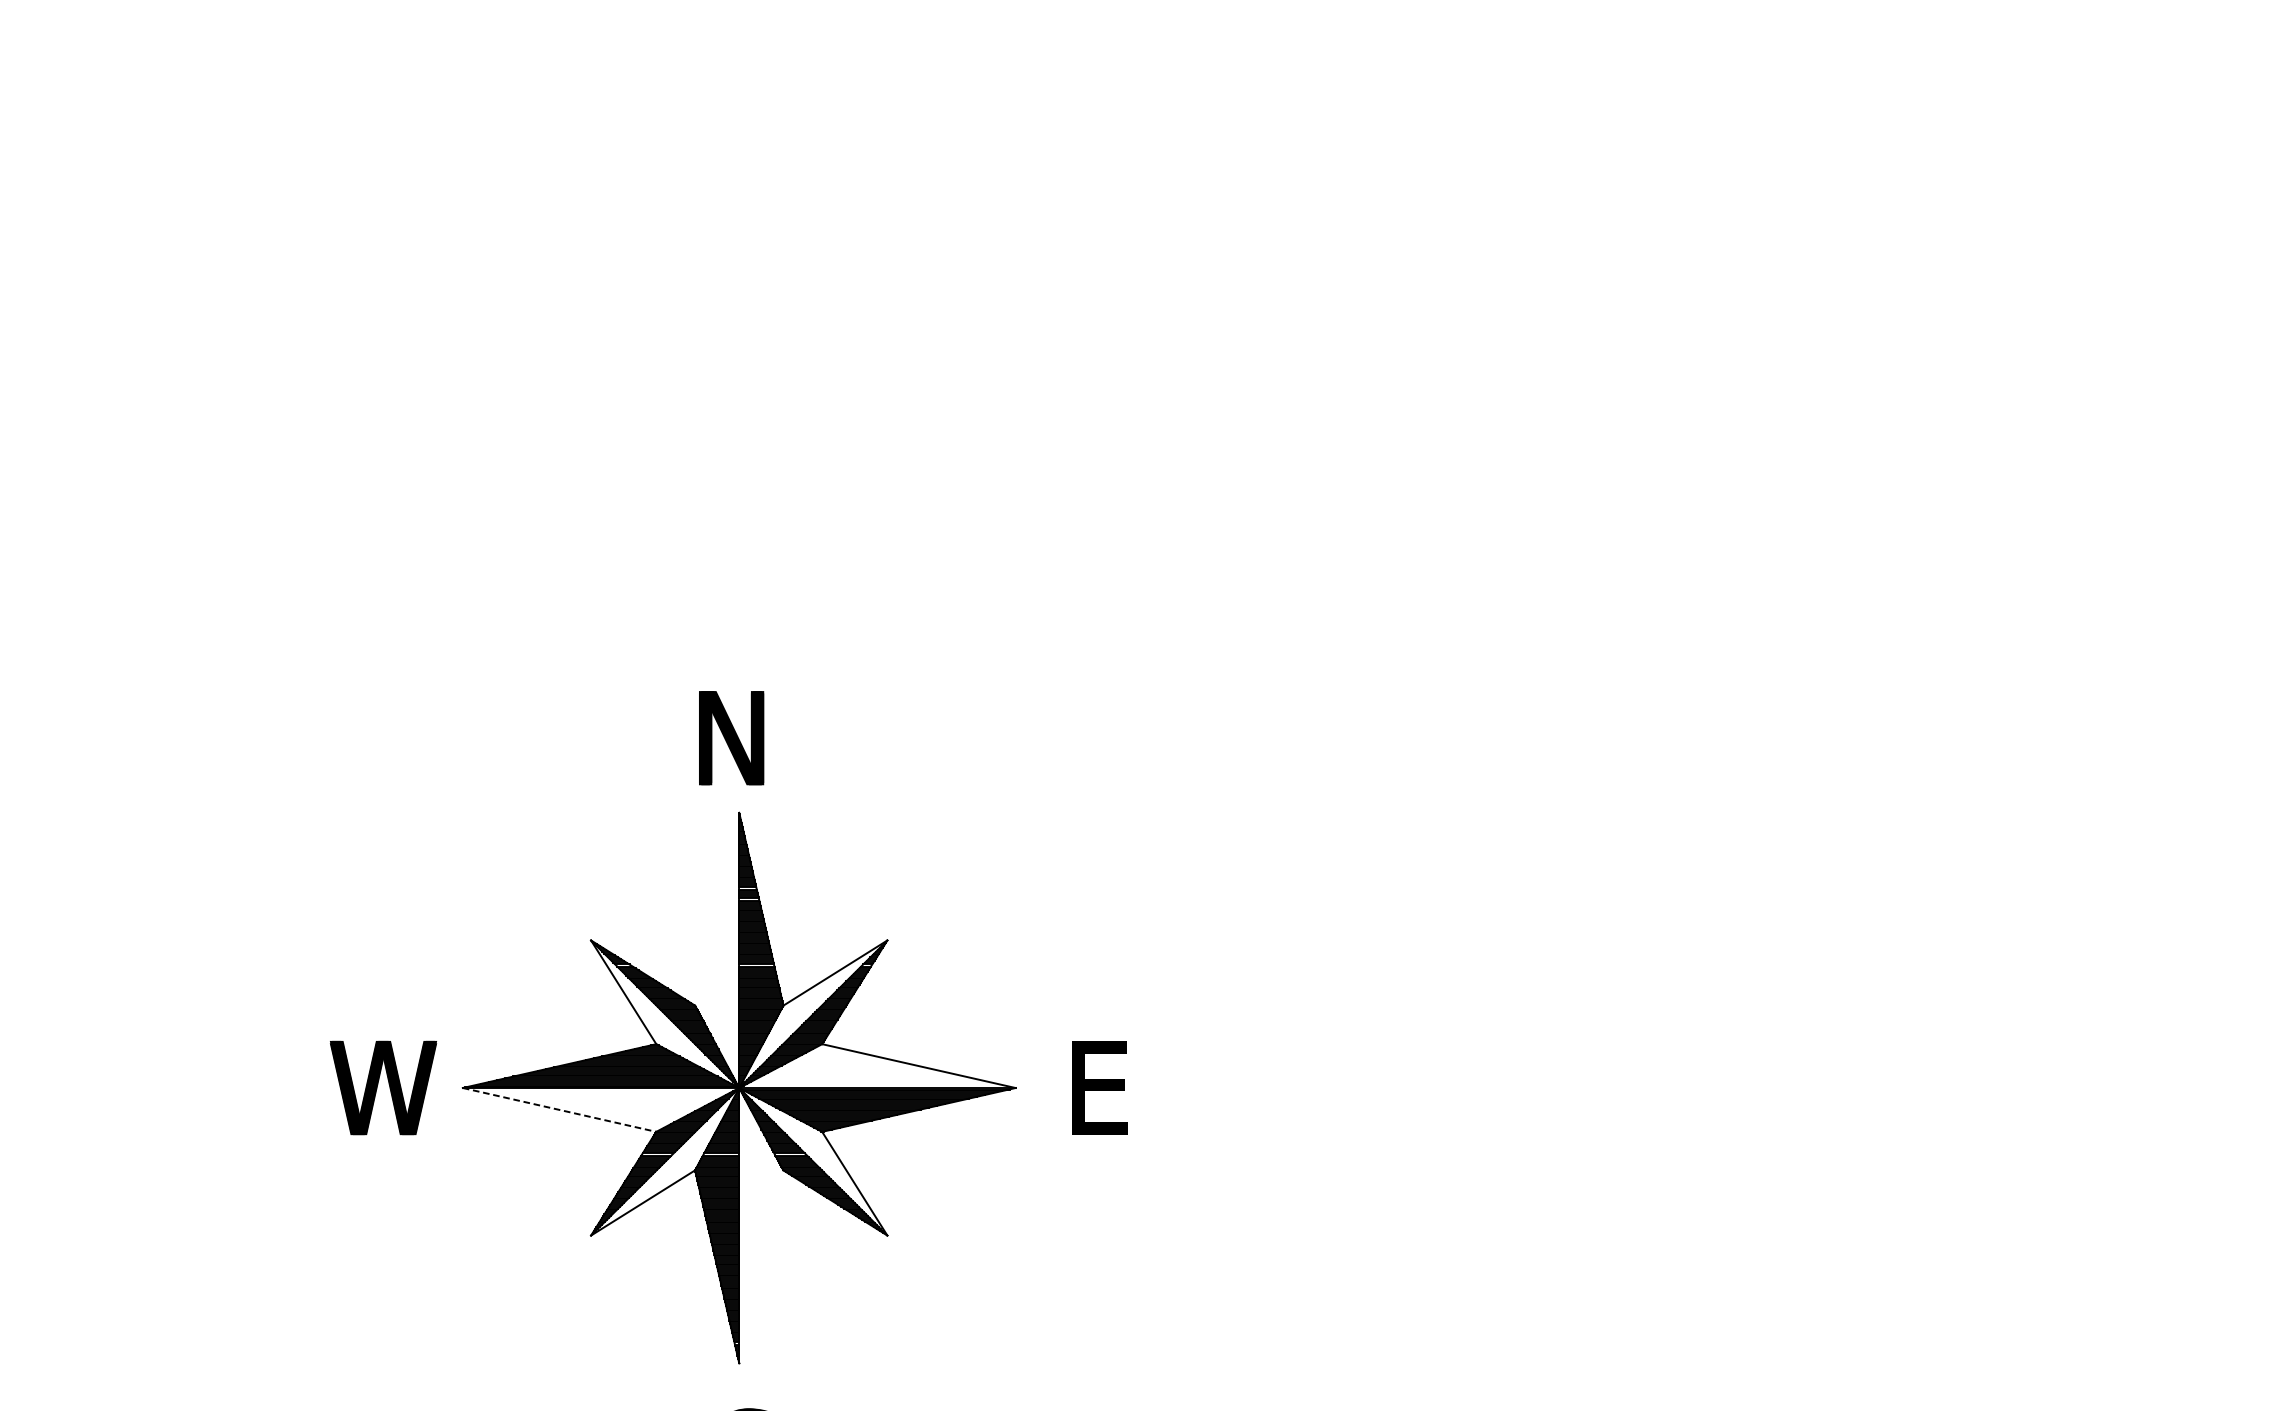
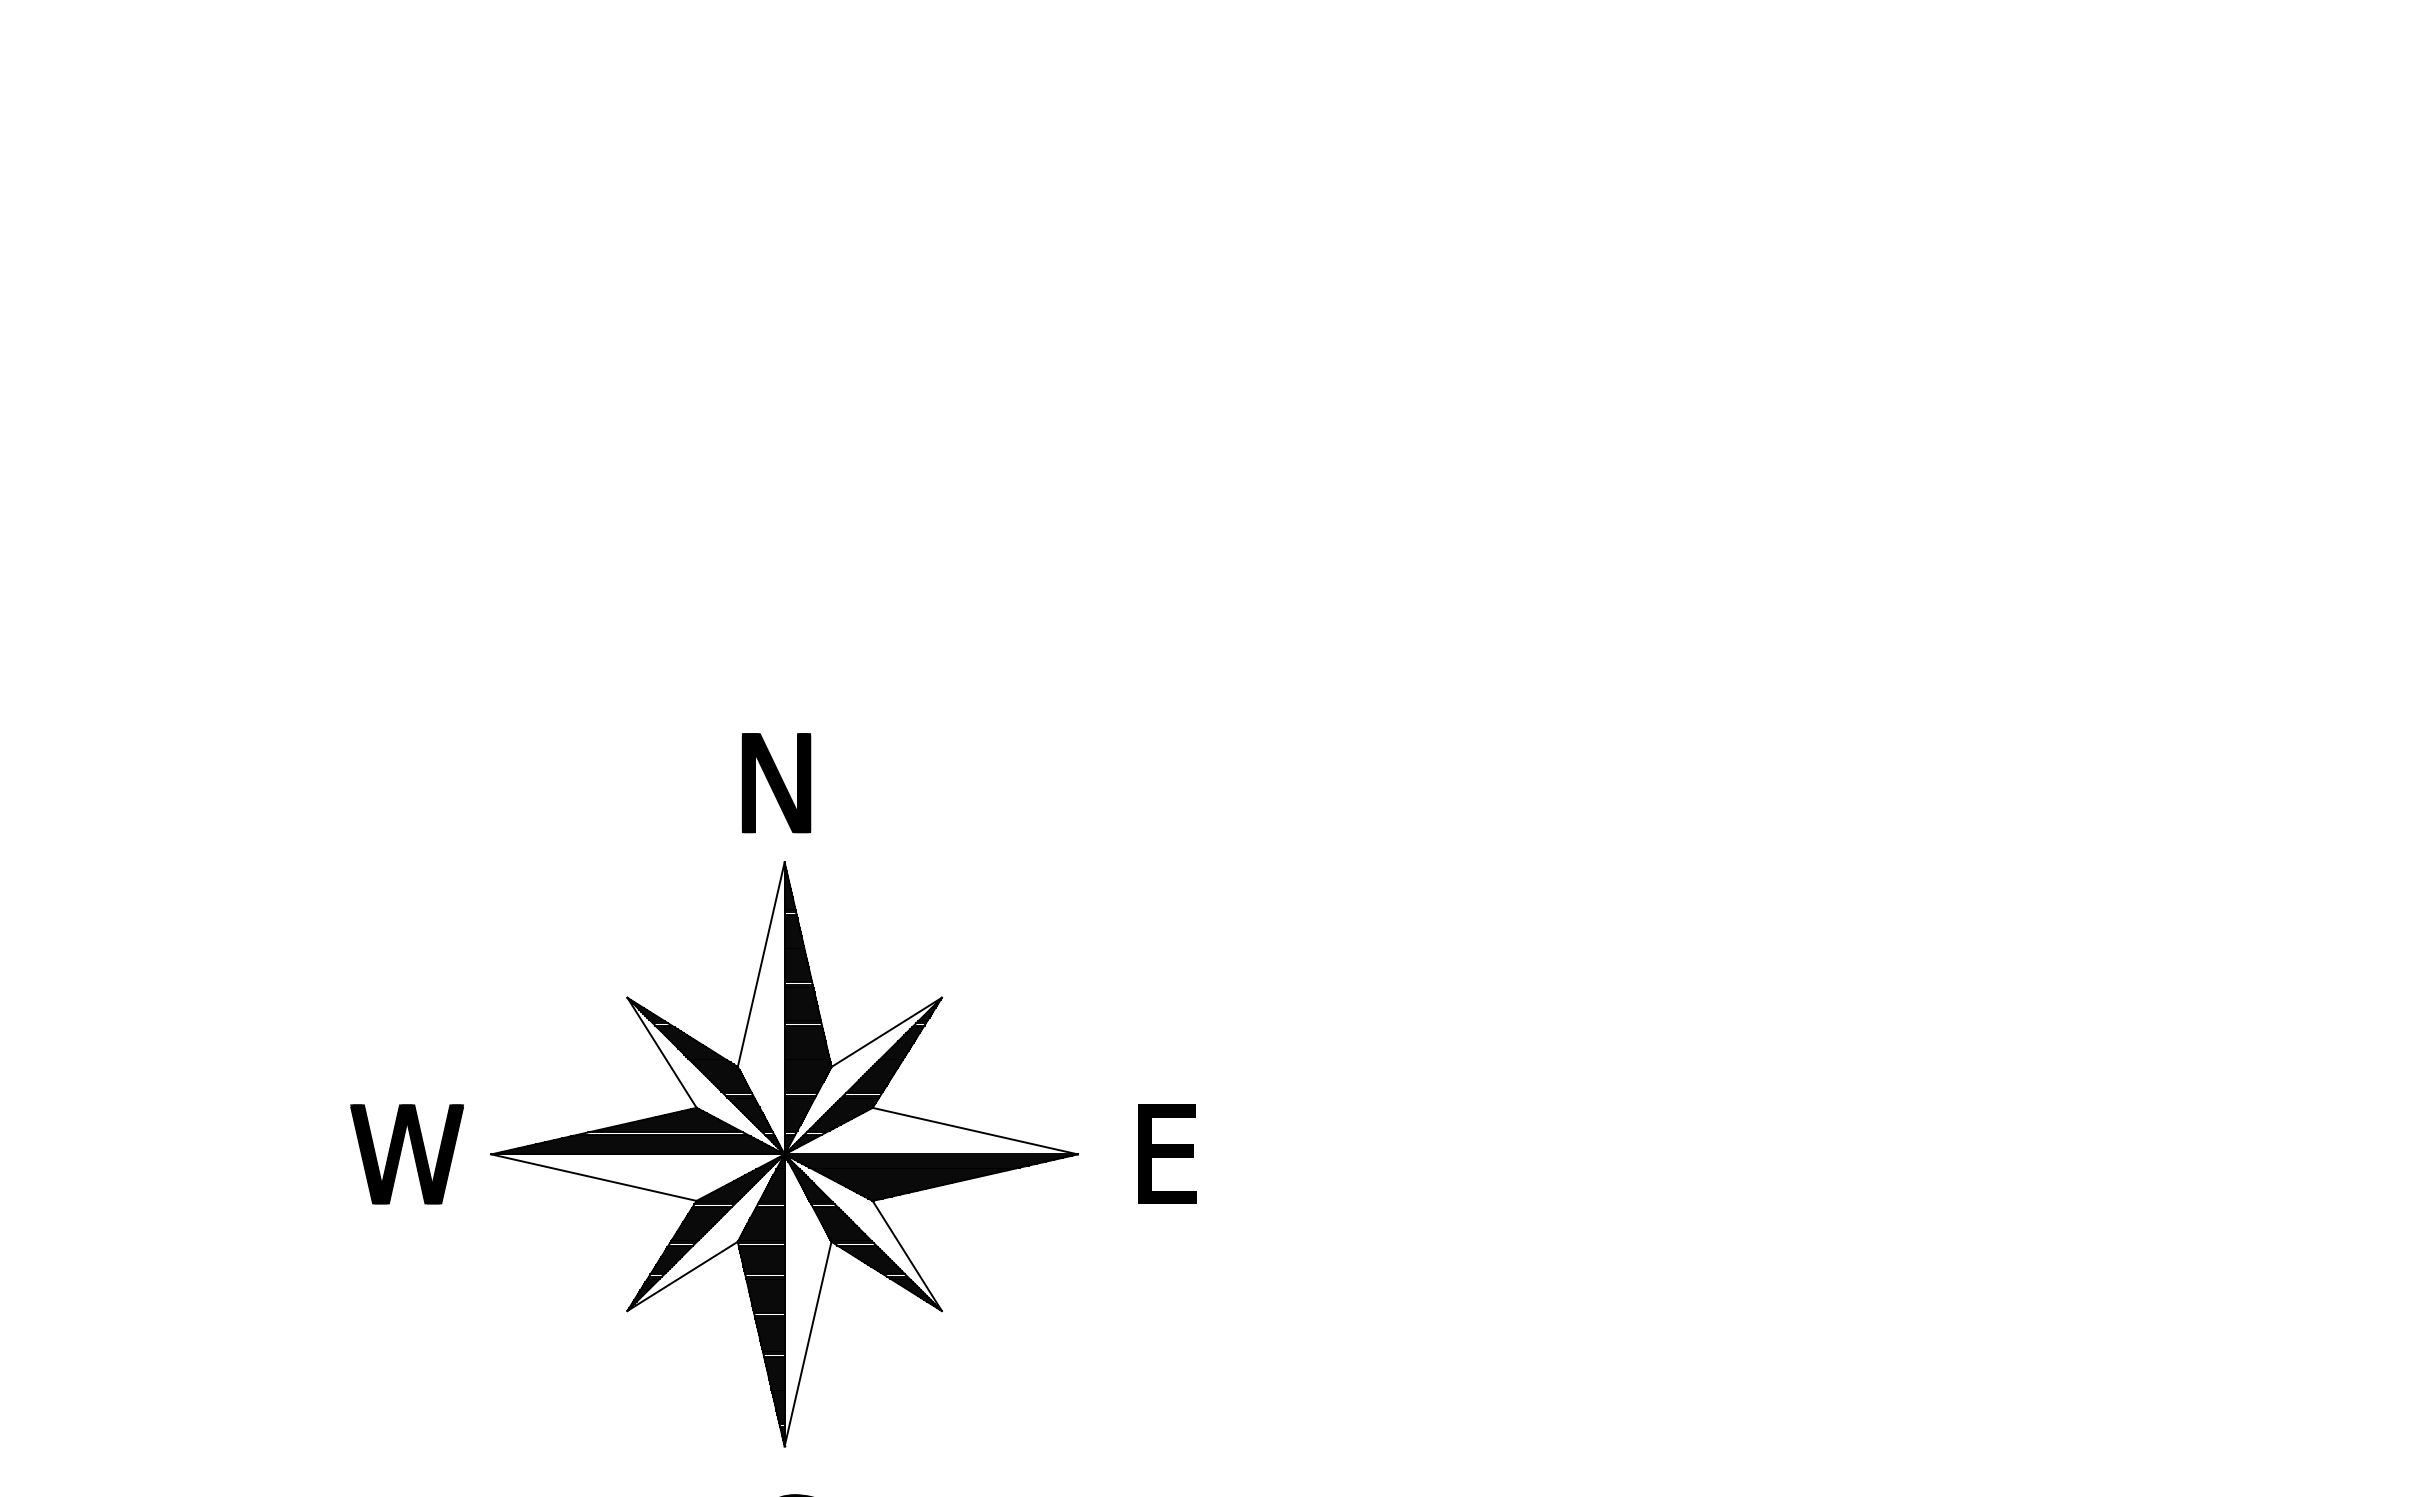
line: (716, 909) -> (760, 964), added
line: (560, 1109) -> (594, 1177), dashed -> solid
line: (760, 1266) -> (807, 1343), added

